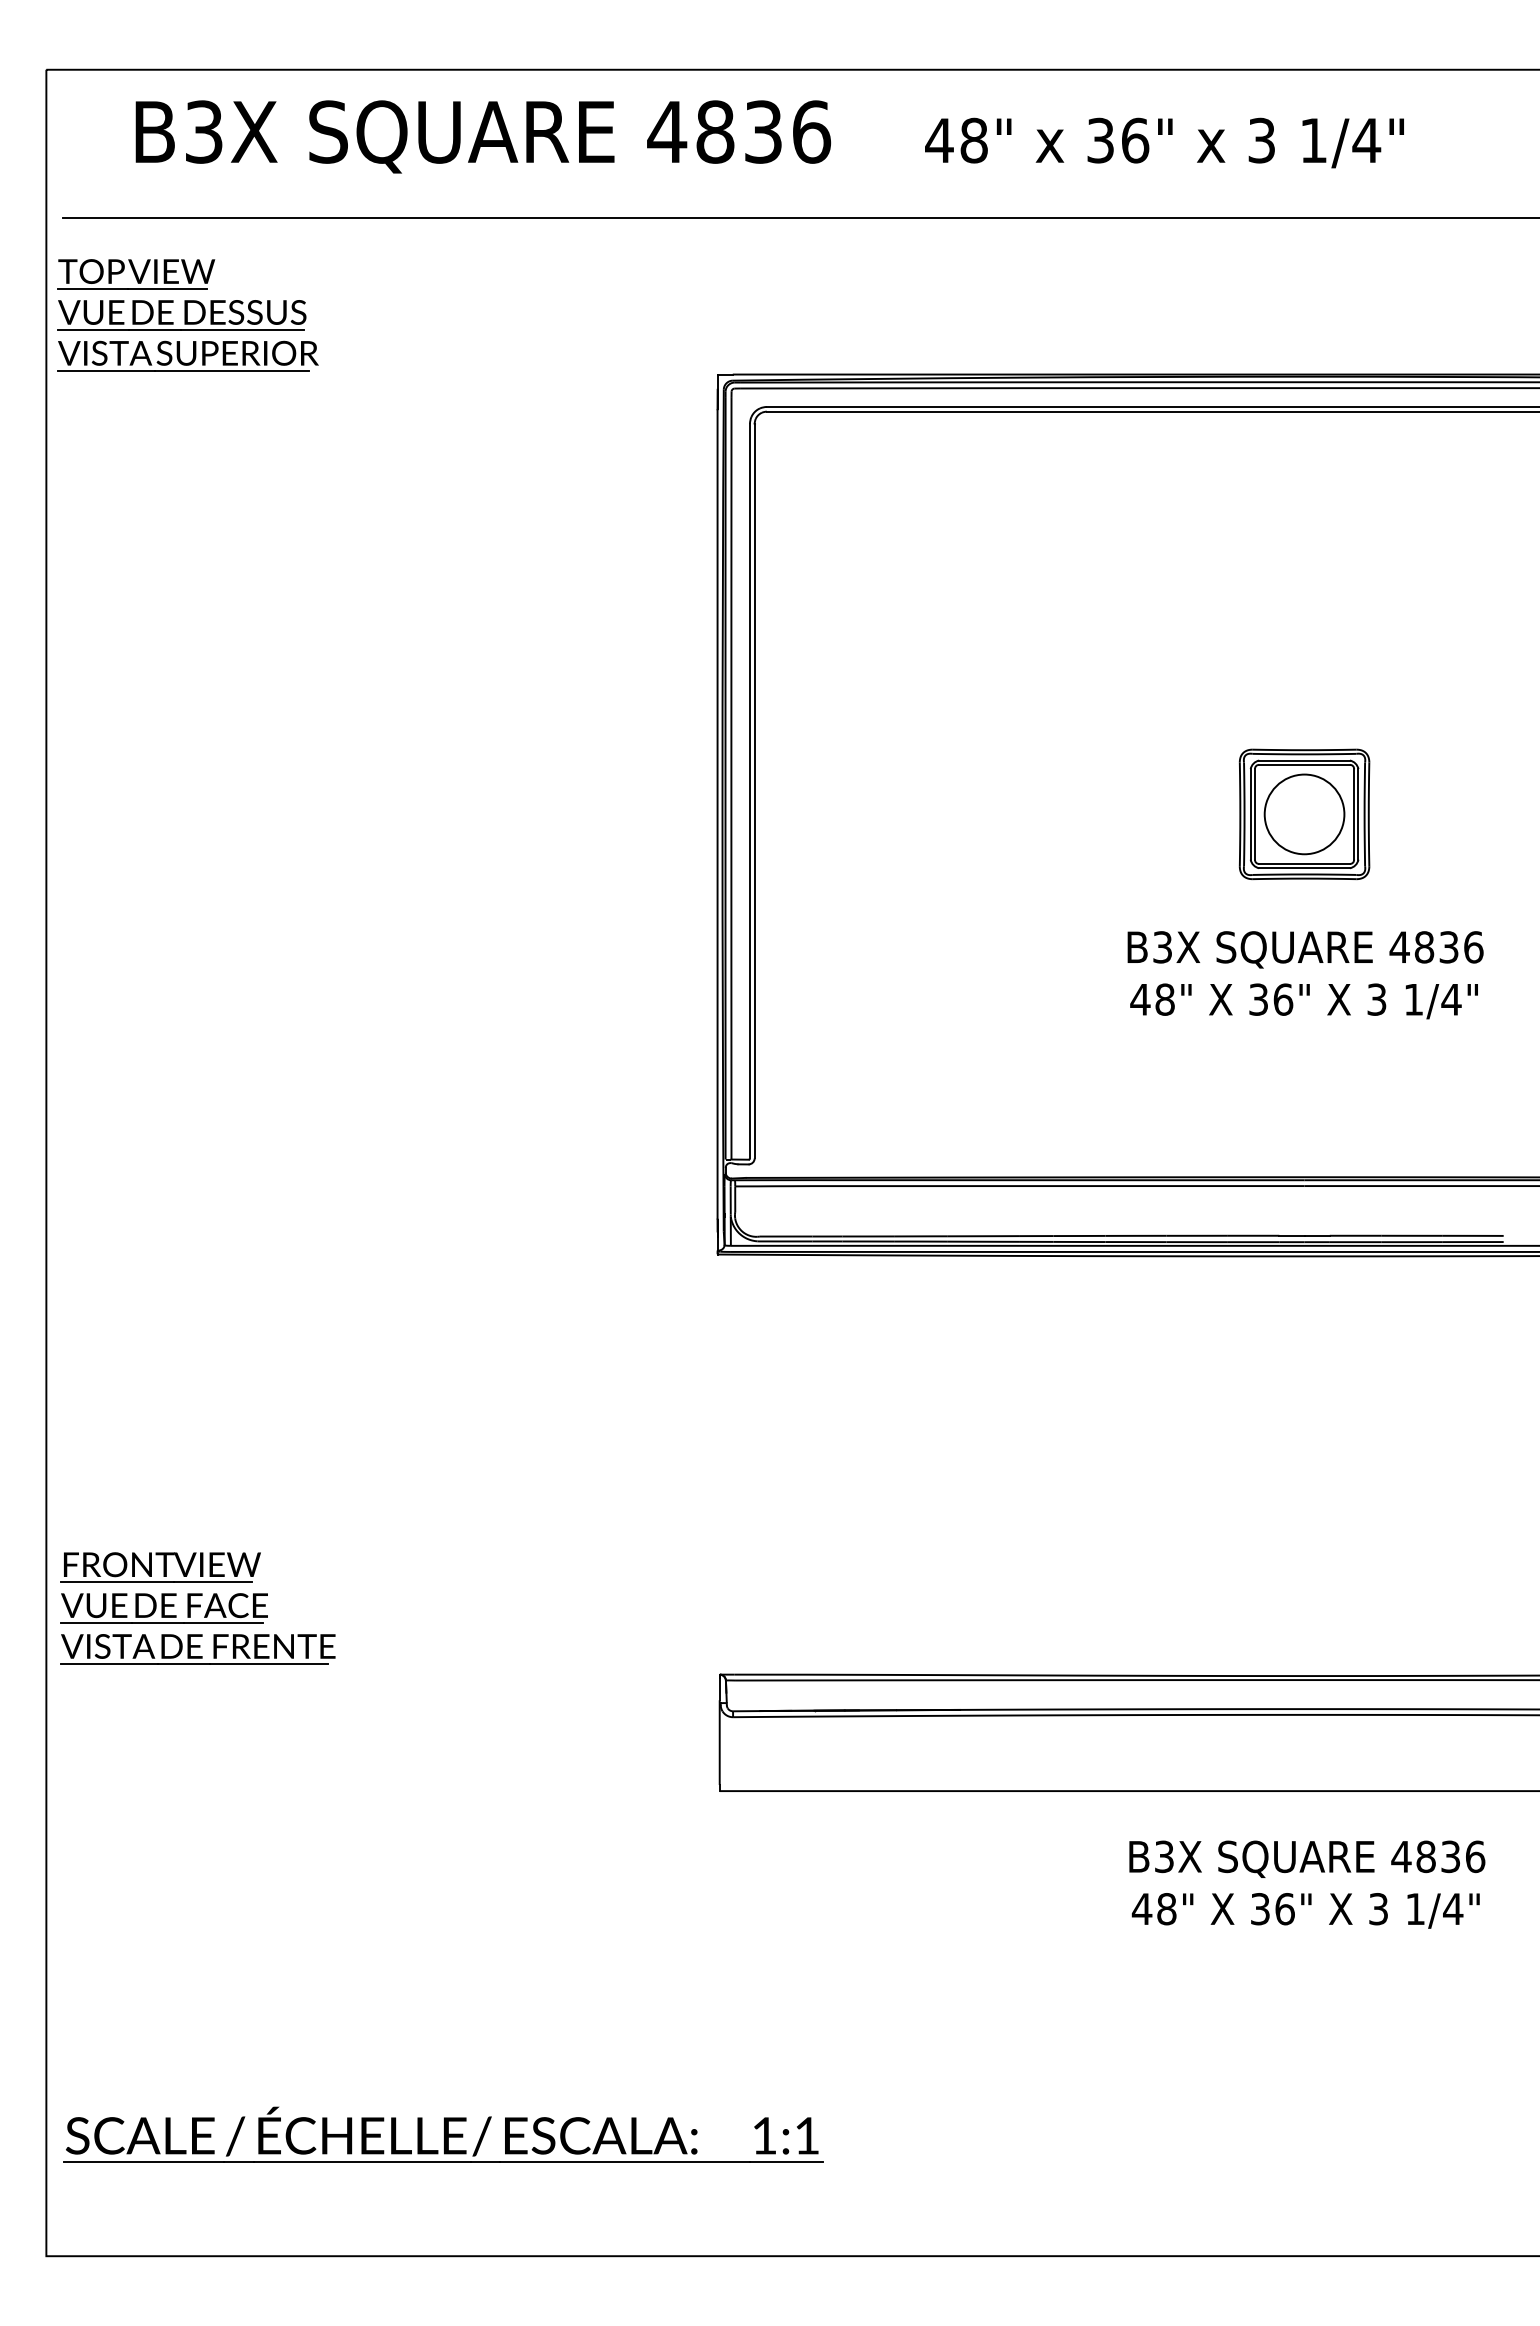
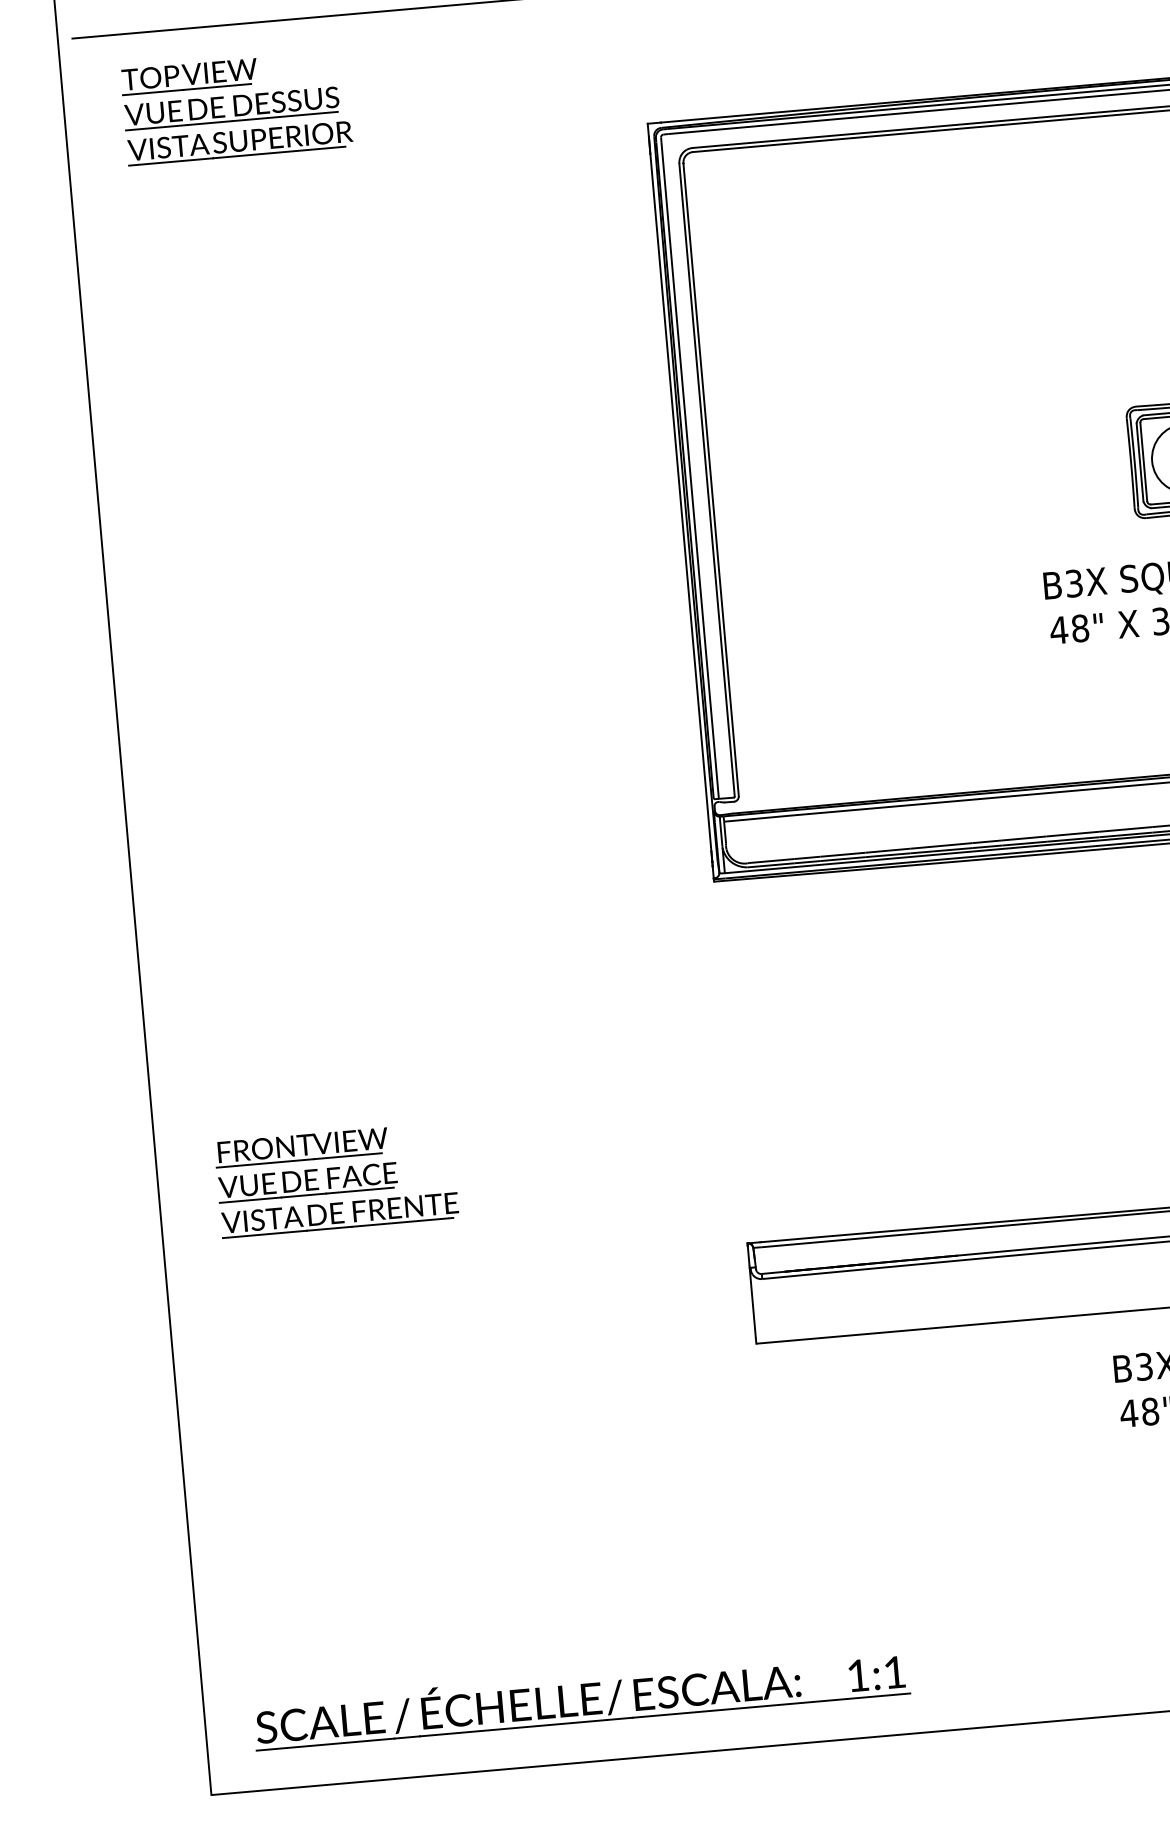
part: (187, 315) -> (236, 108), moved
part: (197, 1608) -> (336, 1180), moved
part: (443, 2134) -> (581, 1698), moved

